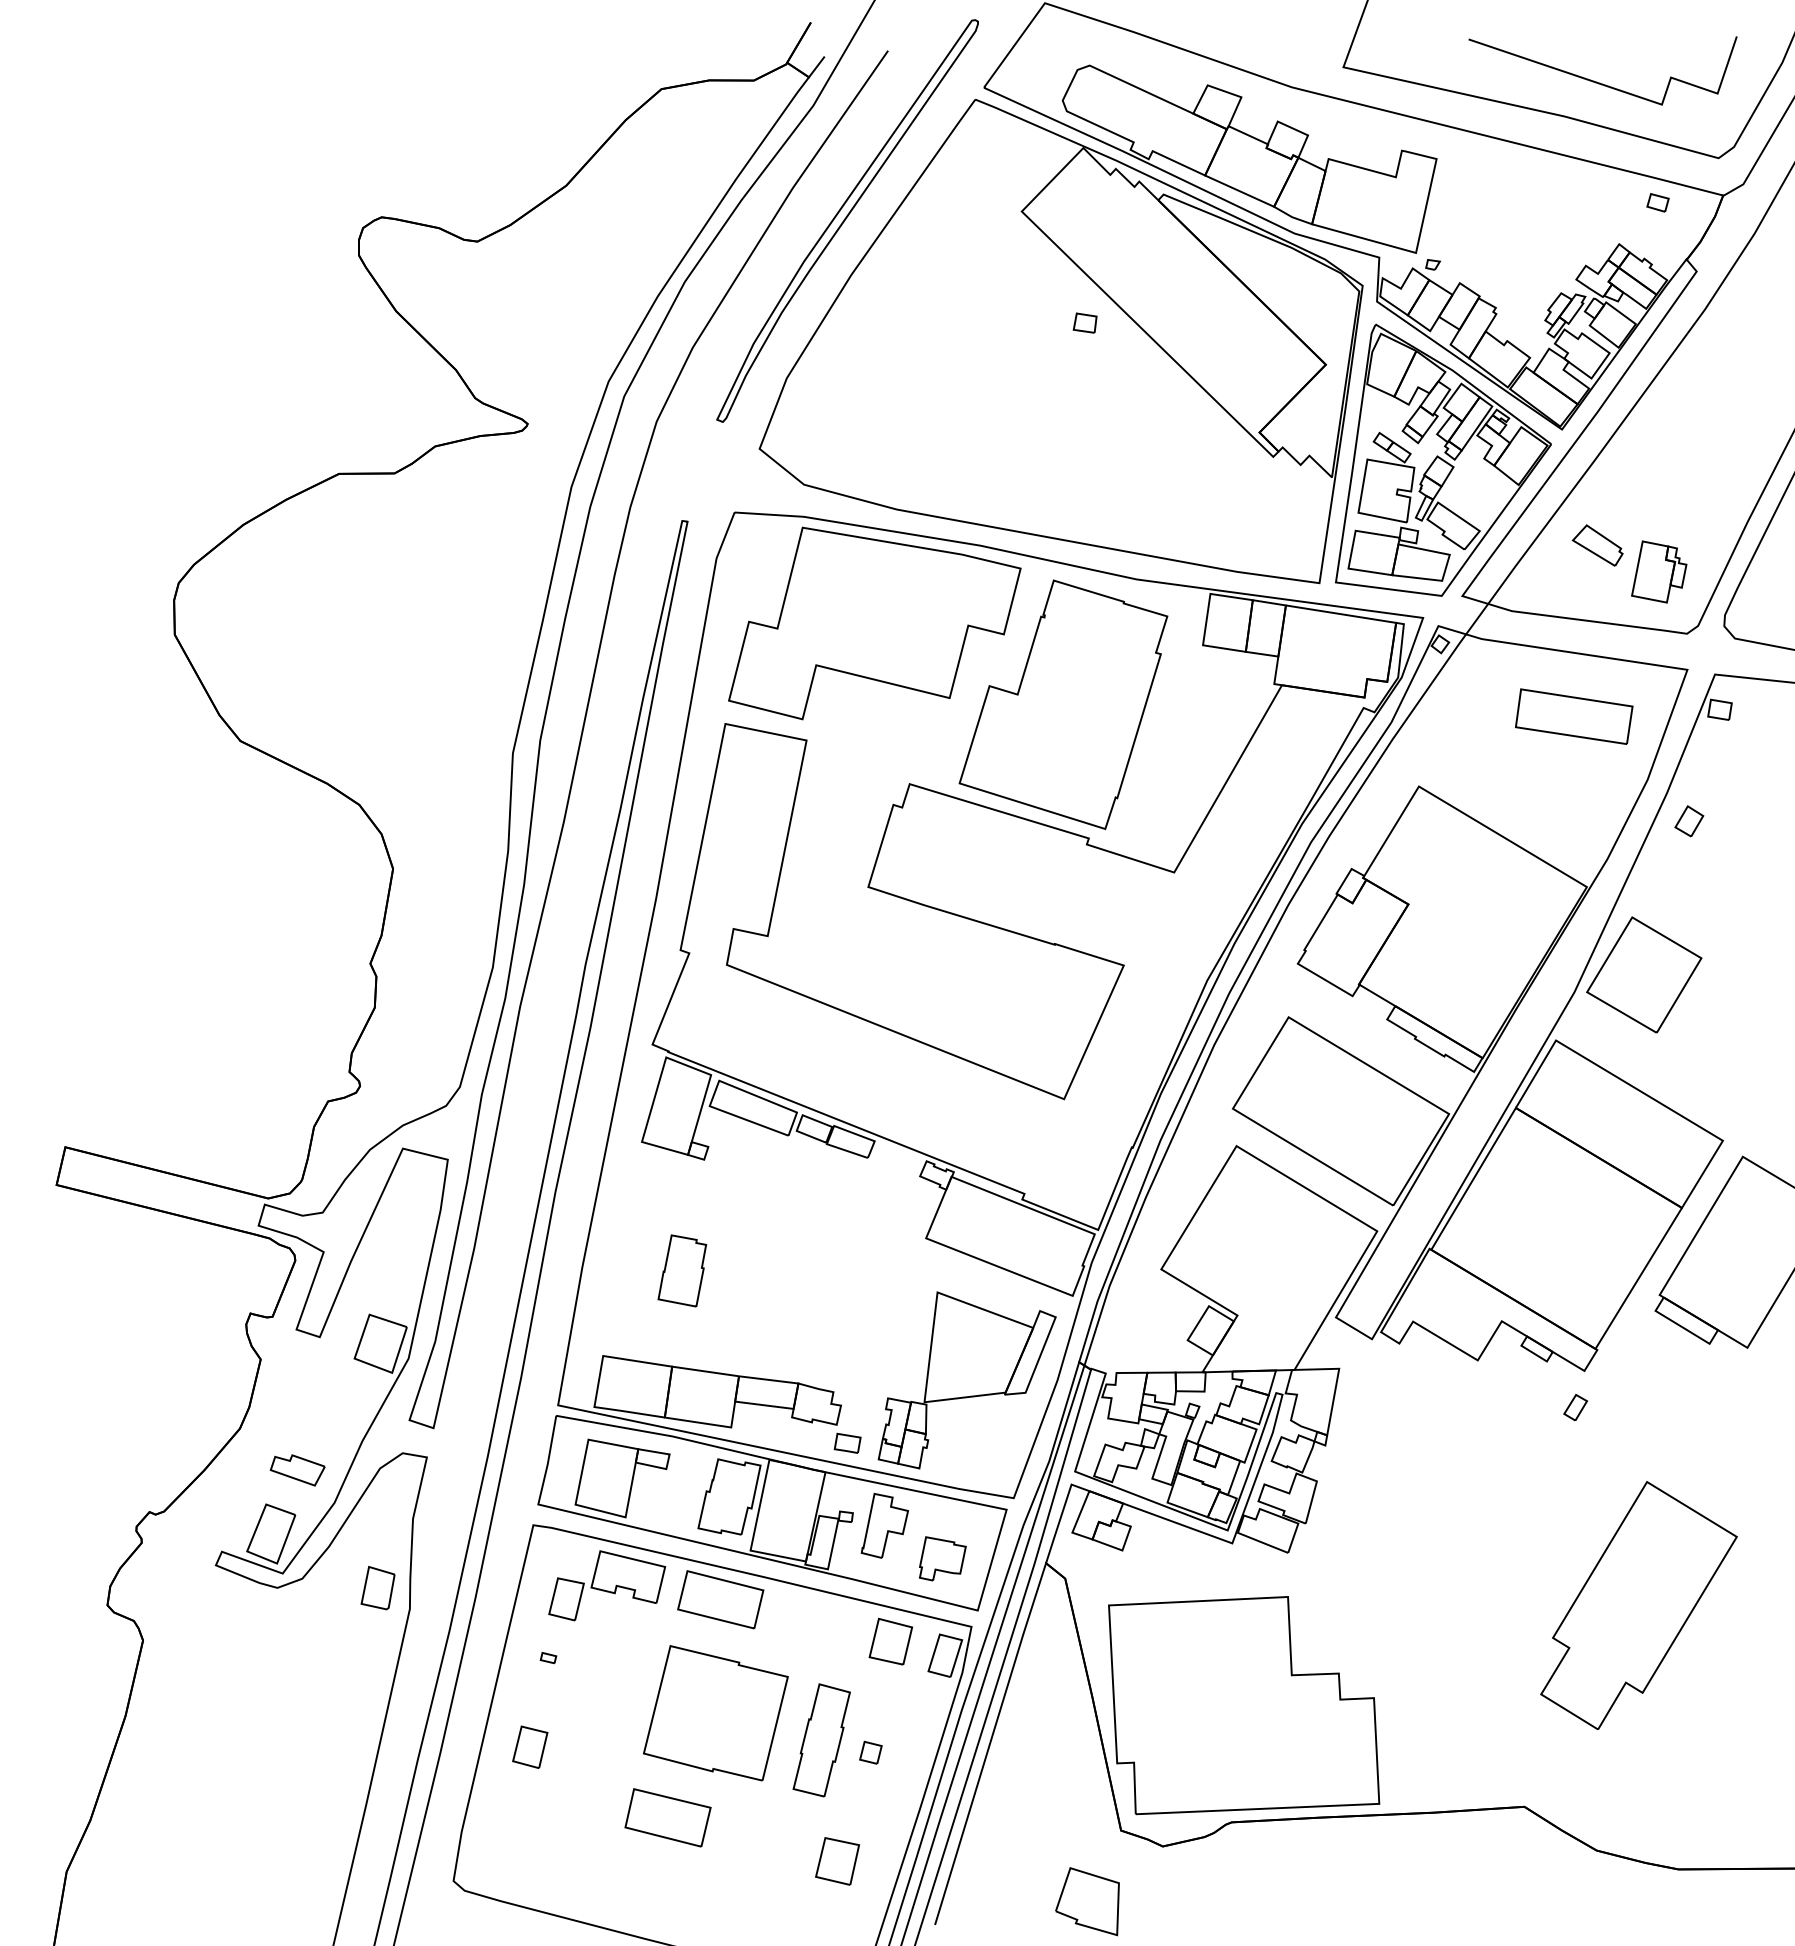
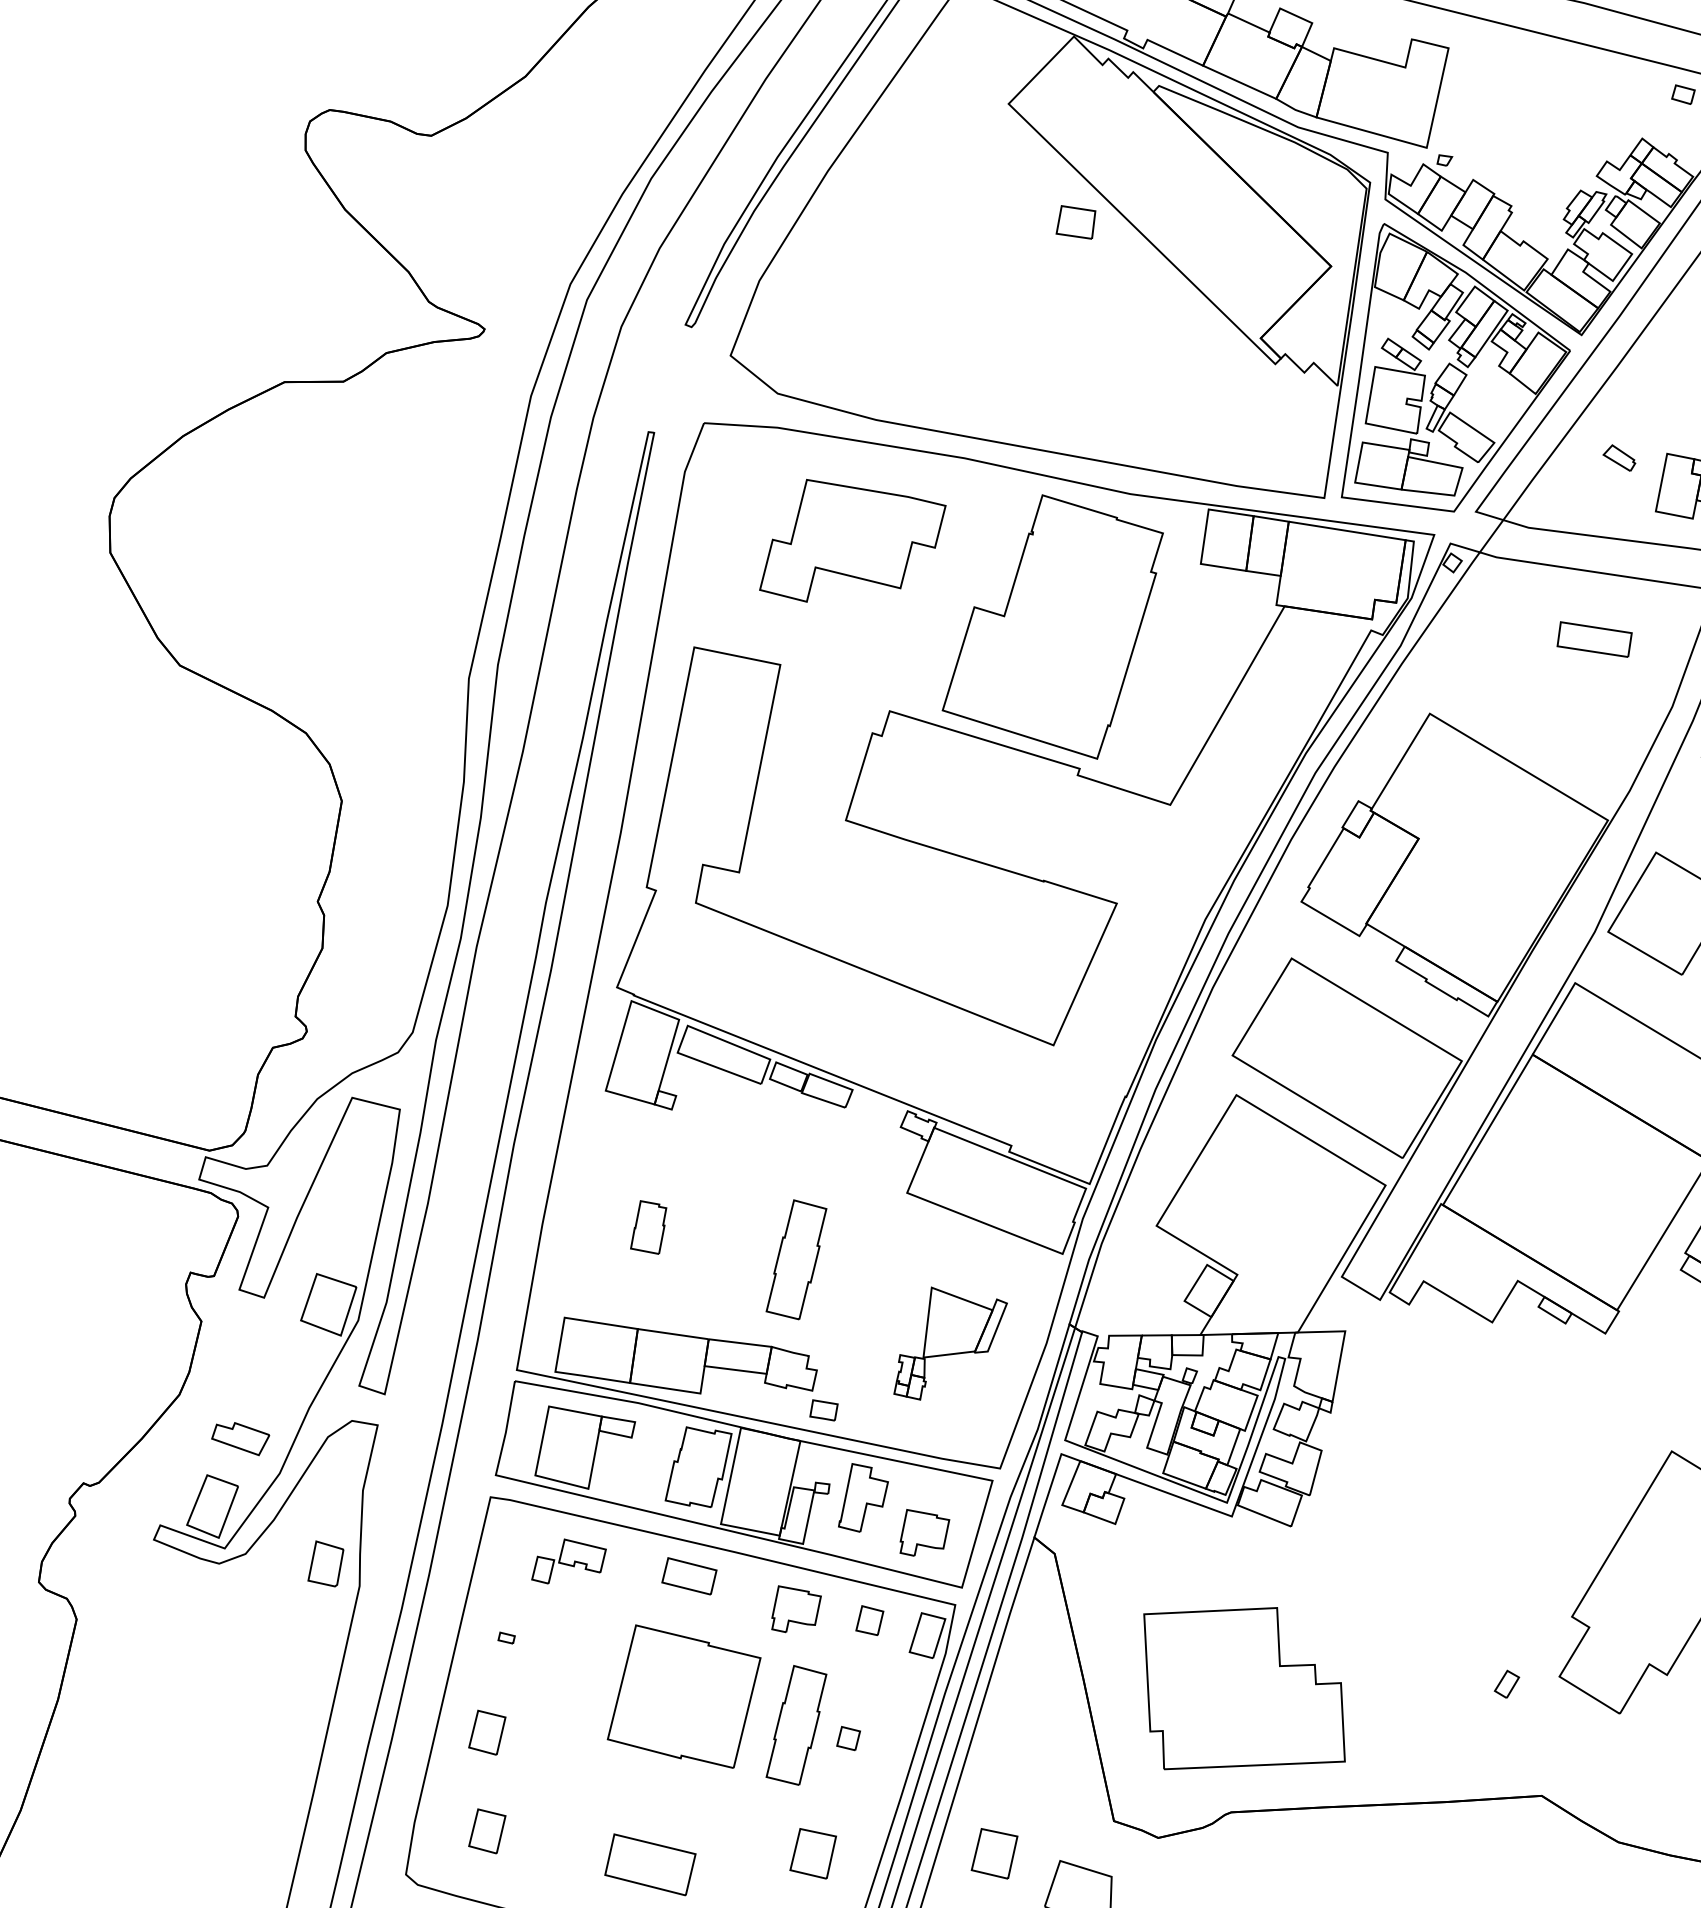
part: (1084, 322) -> (1075, 221), size x1.6
part: (1597, 545) -> (1619, 458), size x0.6
part: (874, 623) -> (852, 540), size x0.6
part: (1574, 716) -> (1594, 639), size x0.6
part: (682, 1270) -> (648, 1227), size x0.7
part: (821, 1301) -> (796, 1259), added
part: (966, 1380) -> (949, 1343), size x0.6
part: (1575, 1407) -> (1506, 1684), moved
part: (607, 1585) -> (569, 1561), size x0.6
part: (720, 1599) -> (689, 1575), size x0.6
part: (821, 1630) -> (796, 1608), added
part: (890, 1641) -> (869, 1620), size x0.6
part: (1244, 1705) -> (1244, 1688), size x0.7
part: (667, 1817) -> (649, 1864), moved
part: (530, 1839) -> (487, 1830), added
part: (1008, 1861) -> (994, 1853), added

